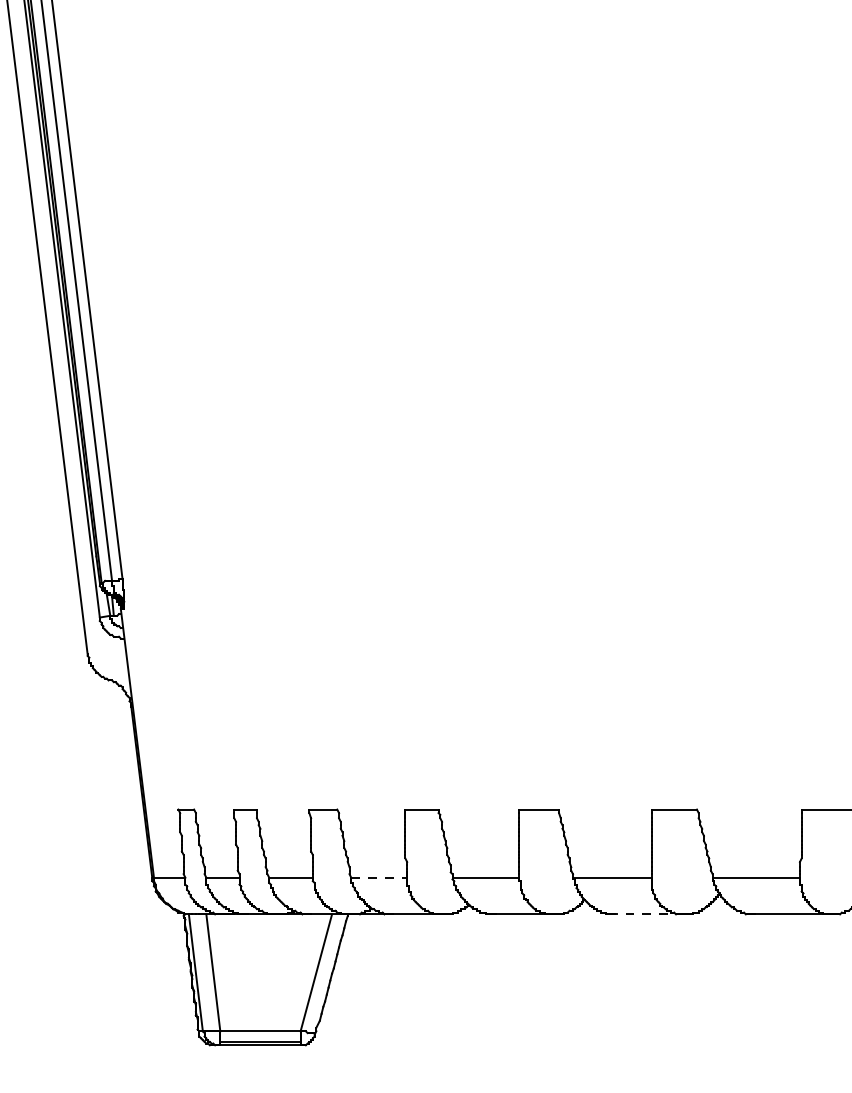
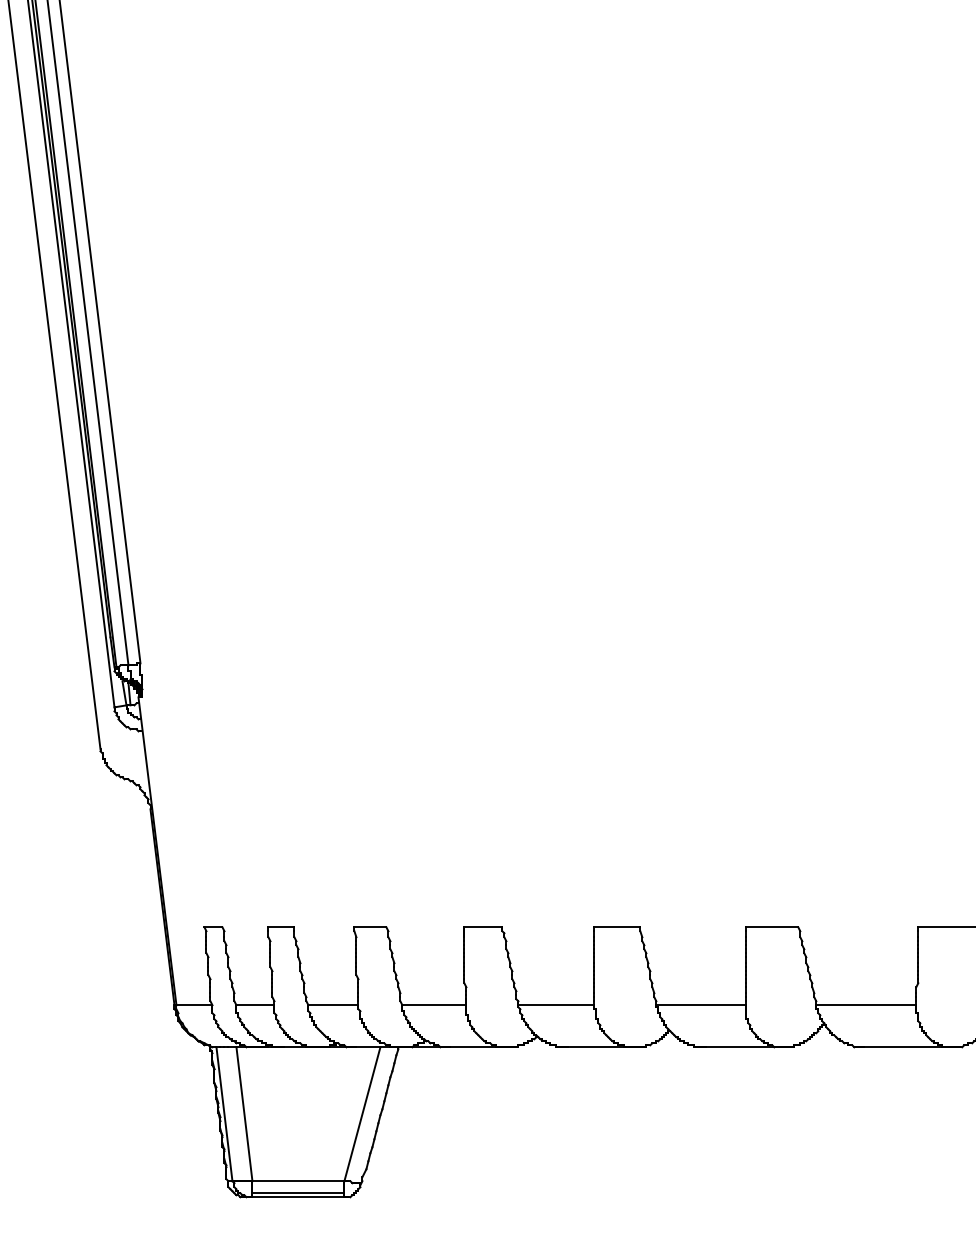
line: (379, 877) -> (434, 1005), dashed -> solid
line: (650, 914) -> (745, 1047), dashed -> solid

